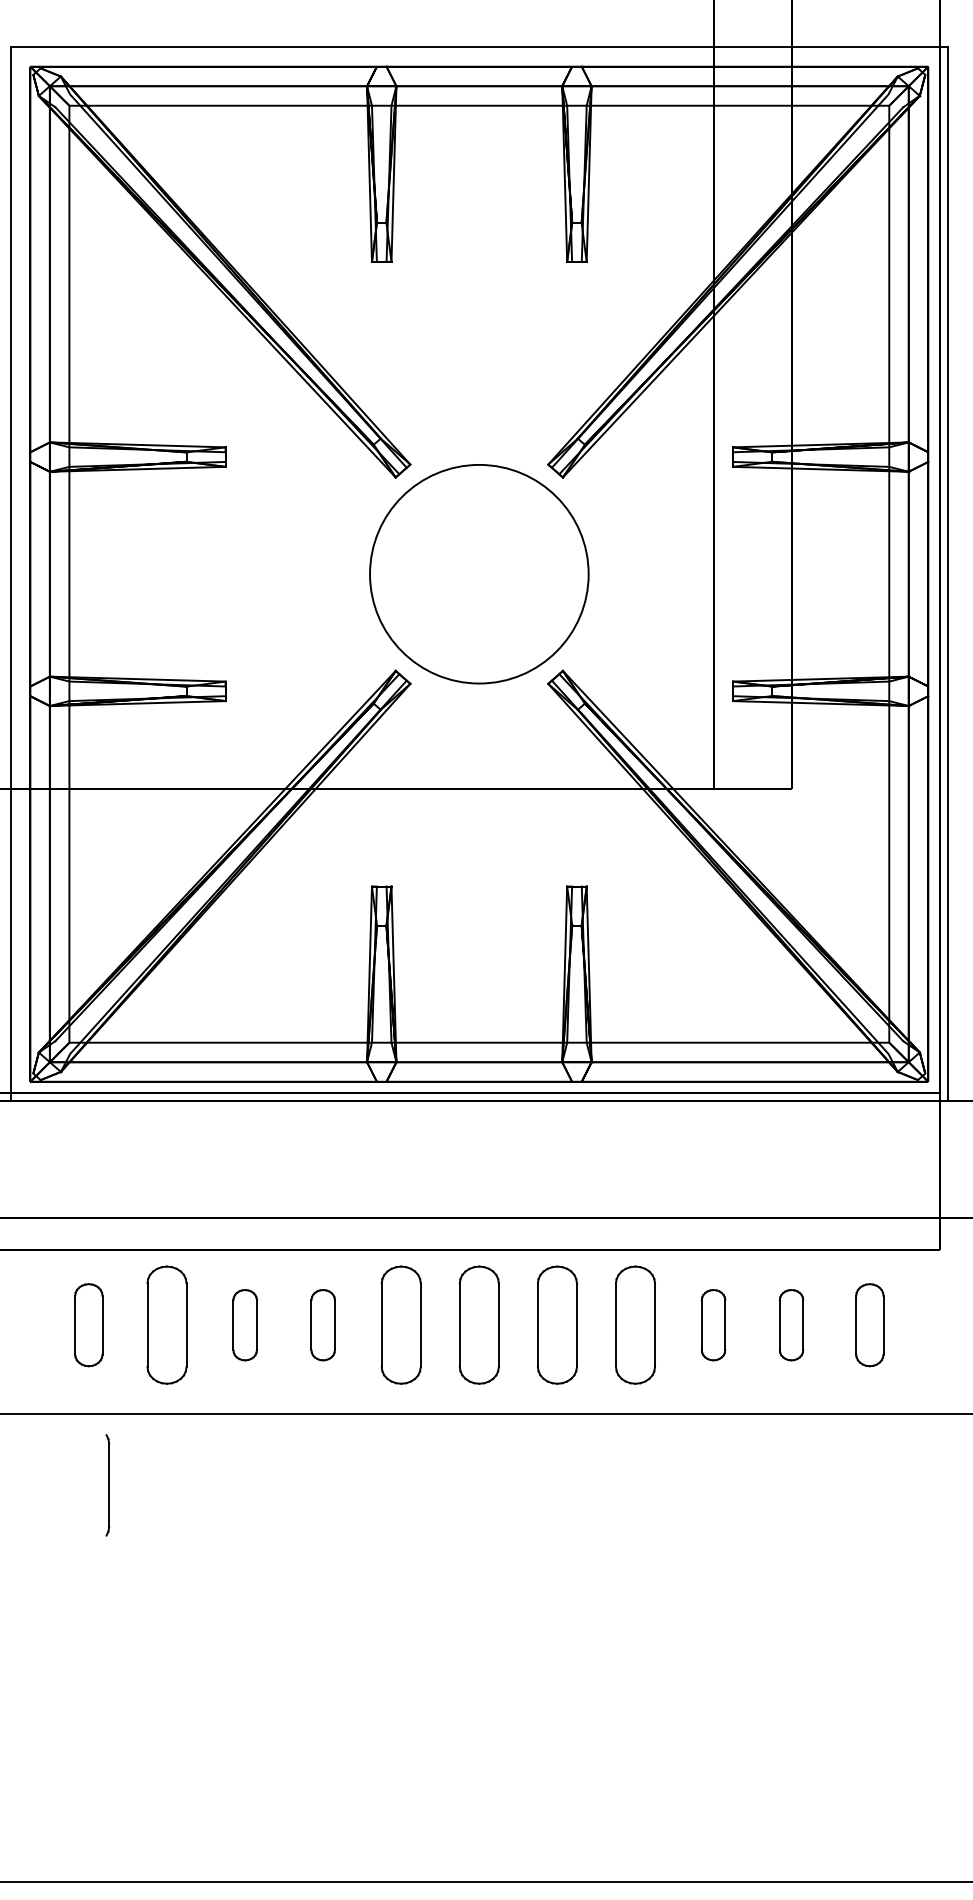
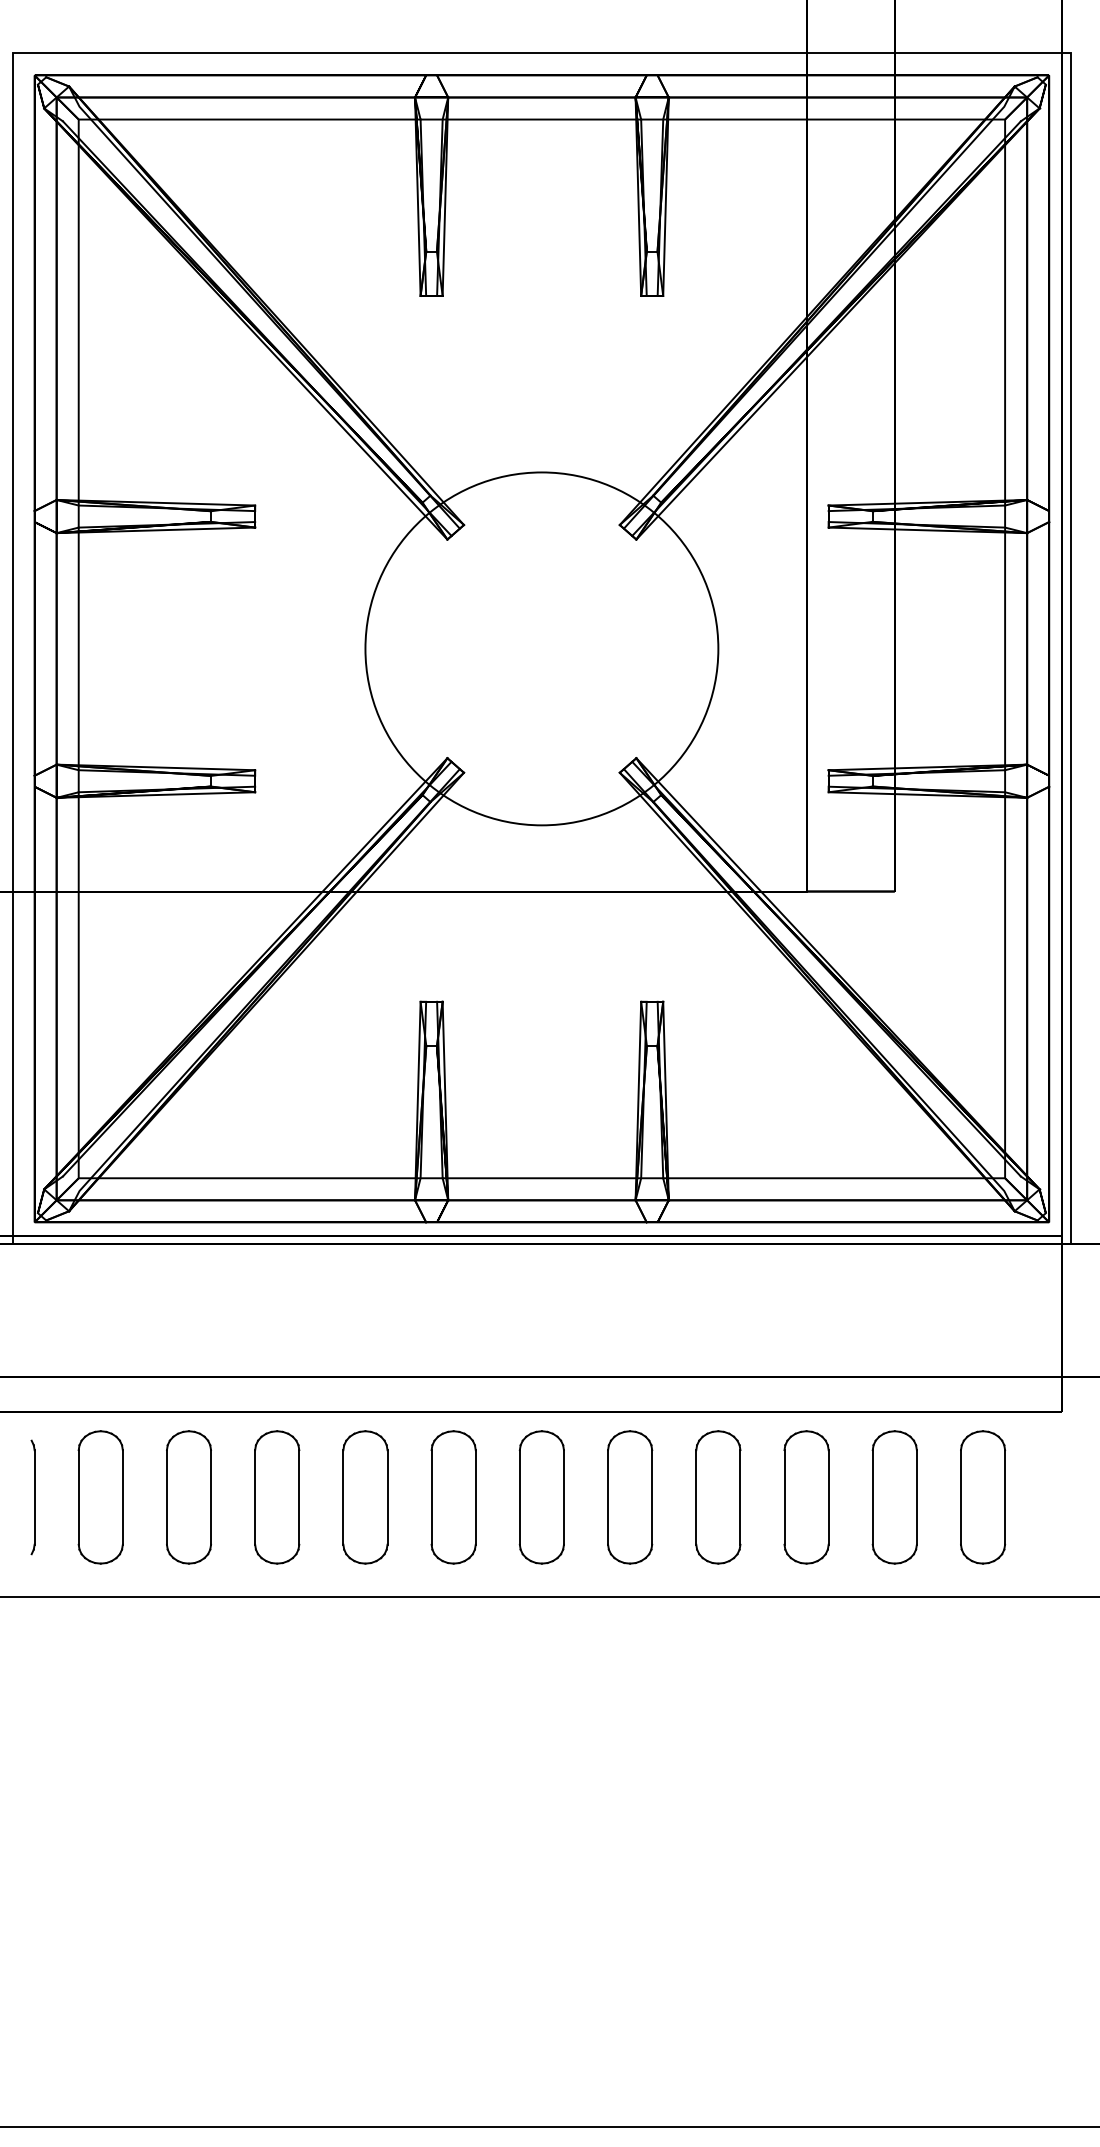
circle: (478, 573) -> (541, 648), size x1.43
part: (88, 1325) -> (100, 1497), size x1.43
part: (245, 1325) -> (277, 1497), size x1.67
part: (323, 1325) -> (365, 1497), size x1.67
part: (713, 1325) -> (806, 1497), size x1.67
part: (791, 1325) -> (894, 1497), size x1.67
part: (870, 1325) -> (983, 1497), size x1.43
part: (107, 1485) -> (32, 1497), moved

